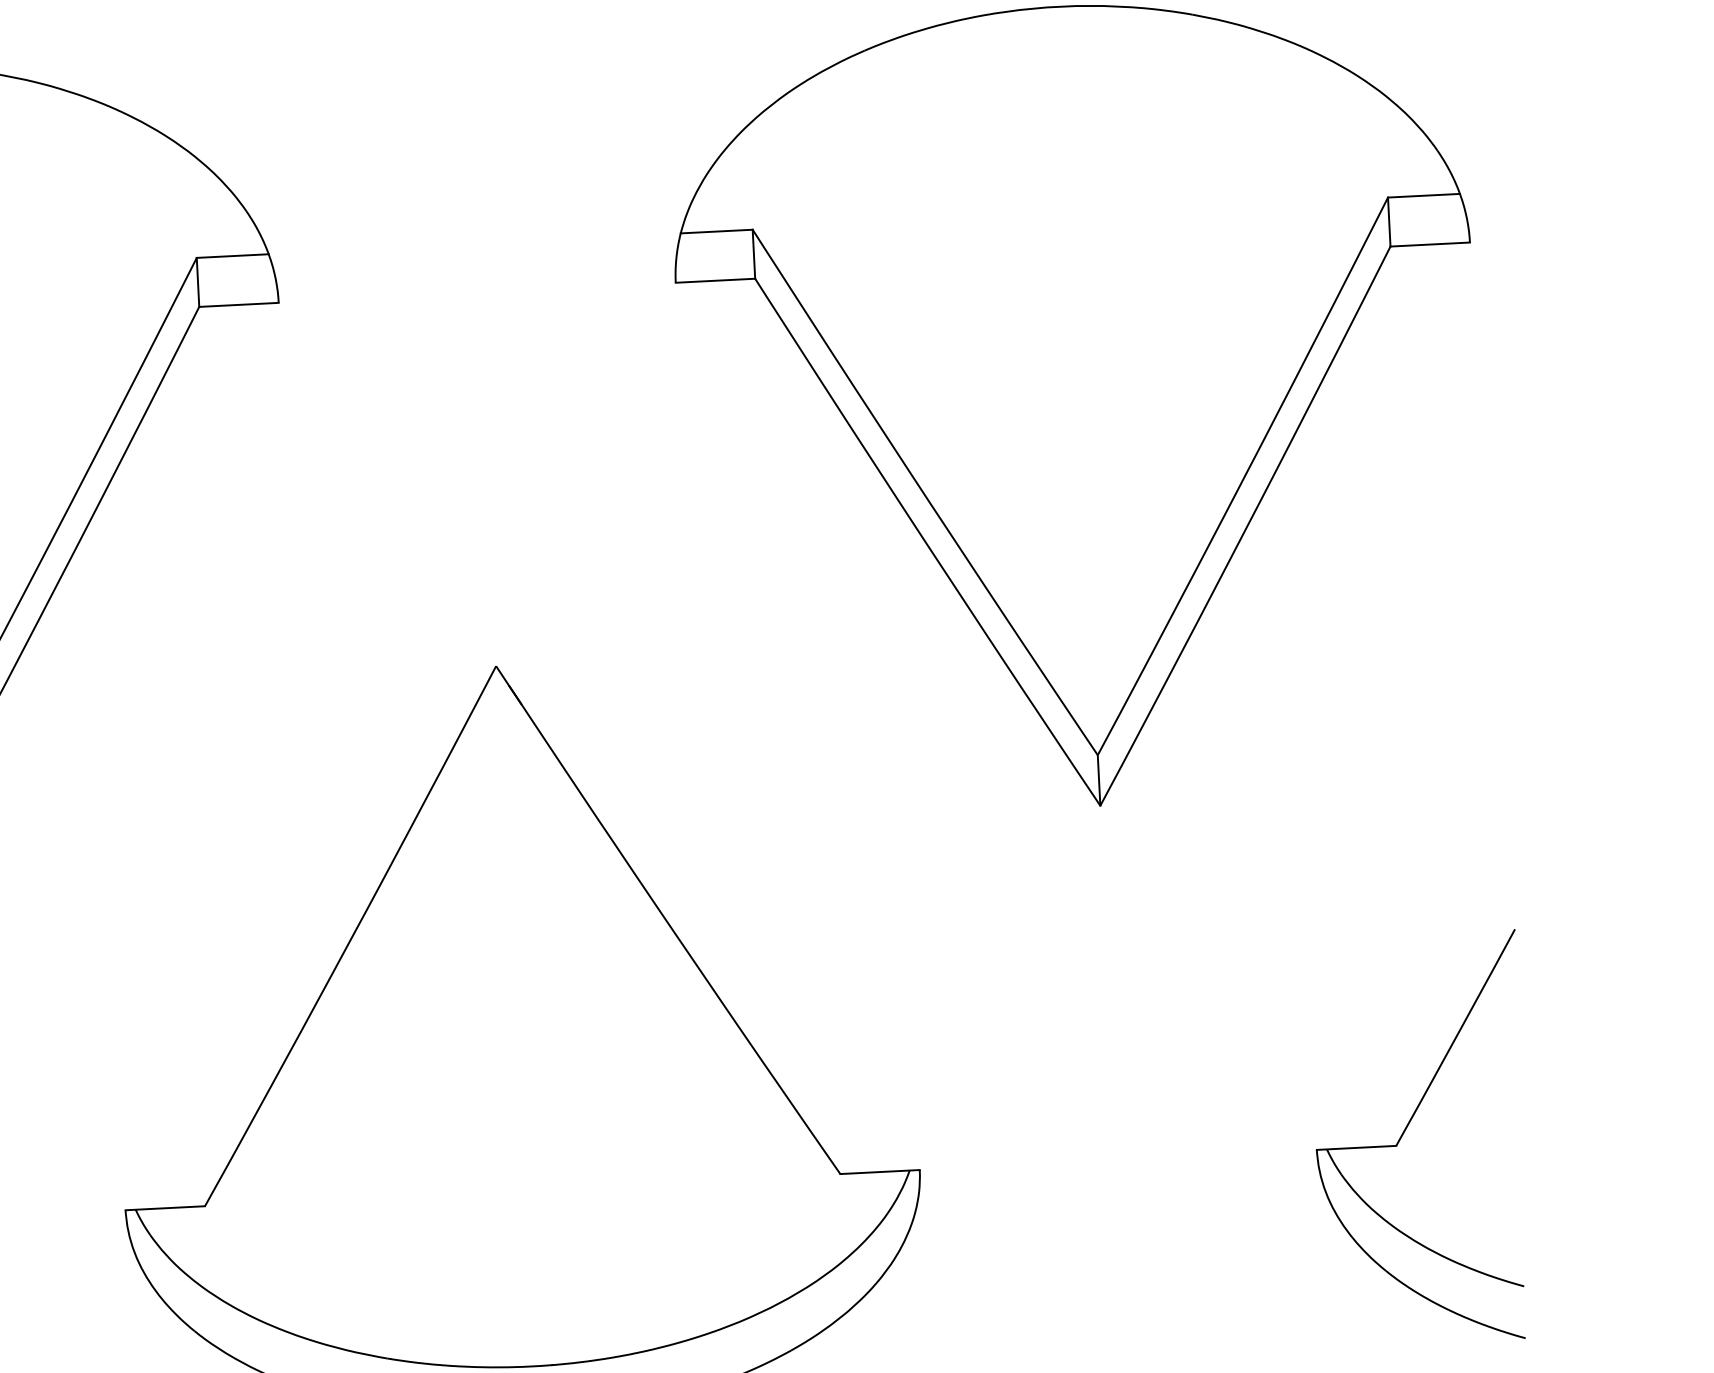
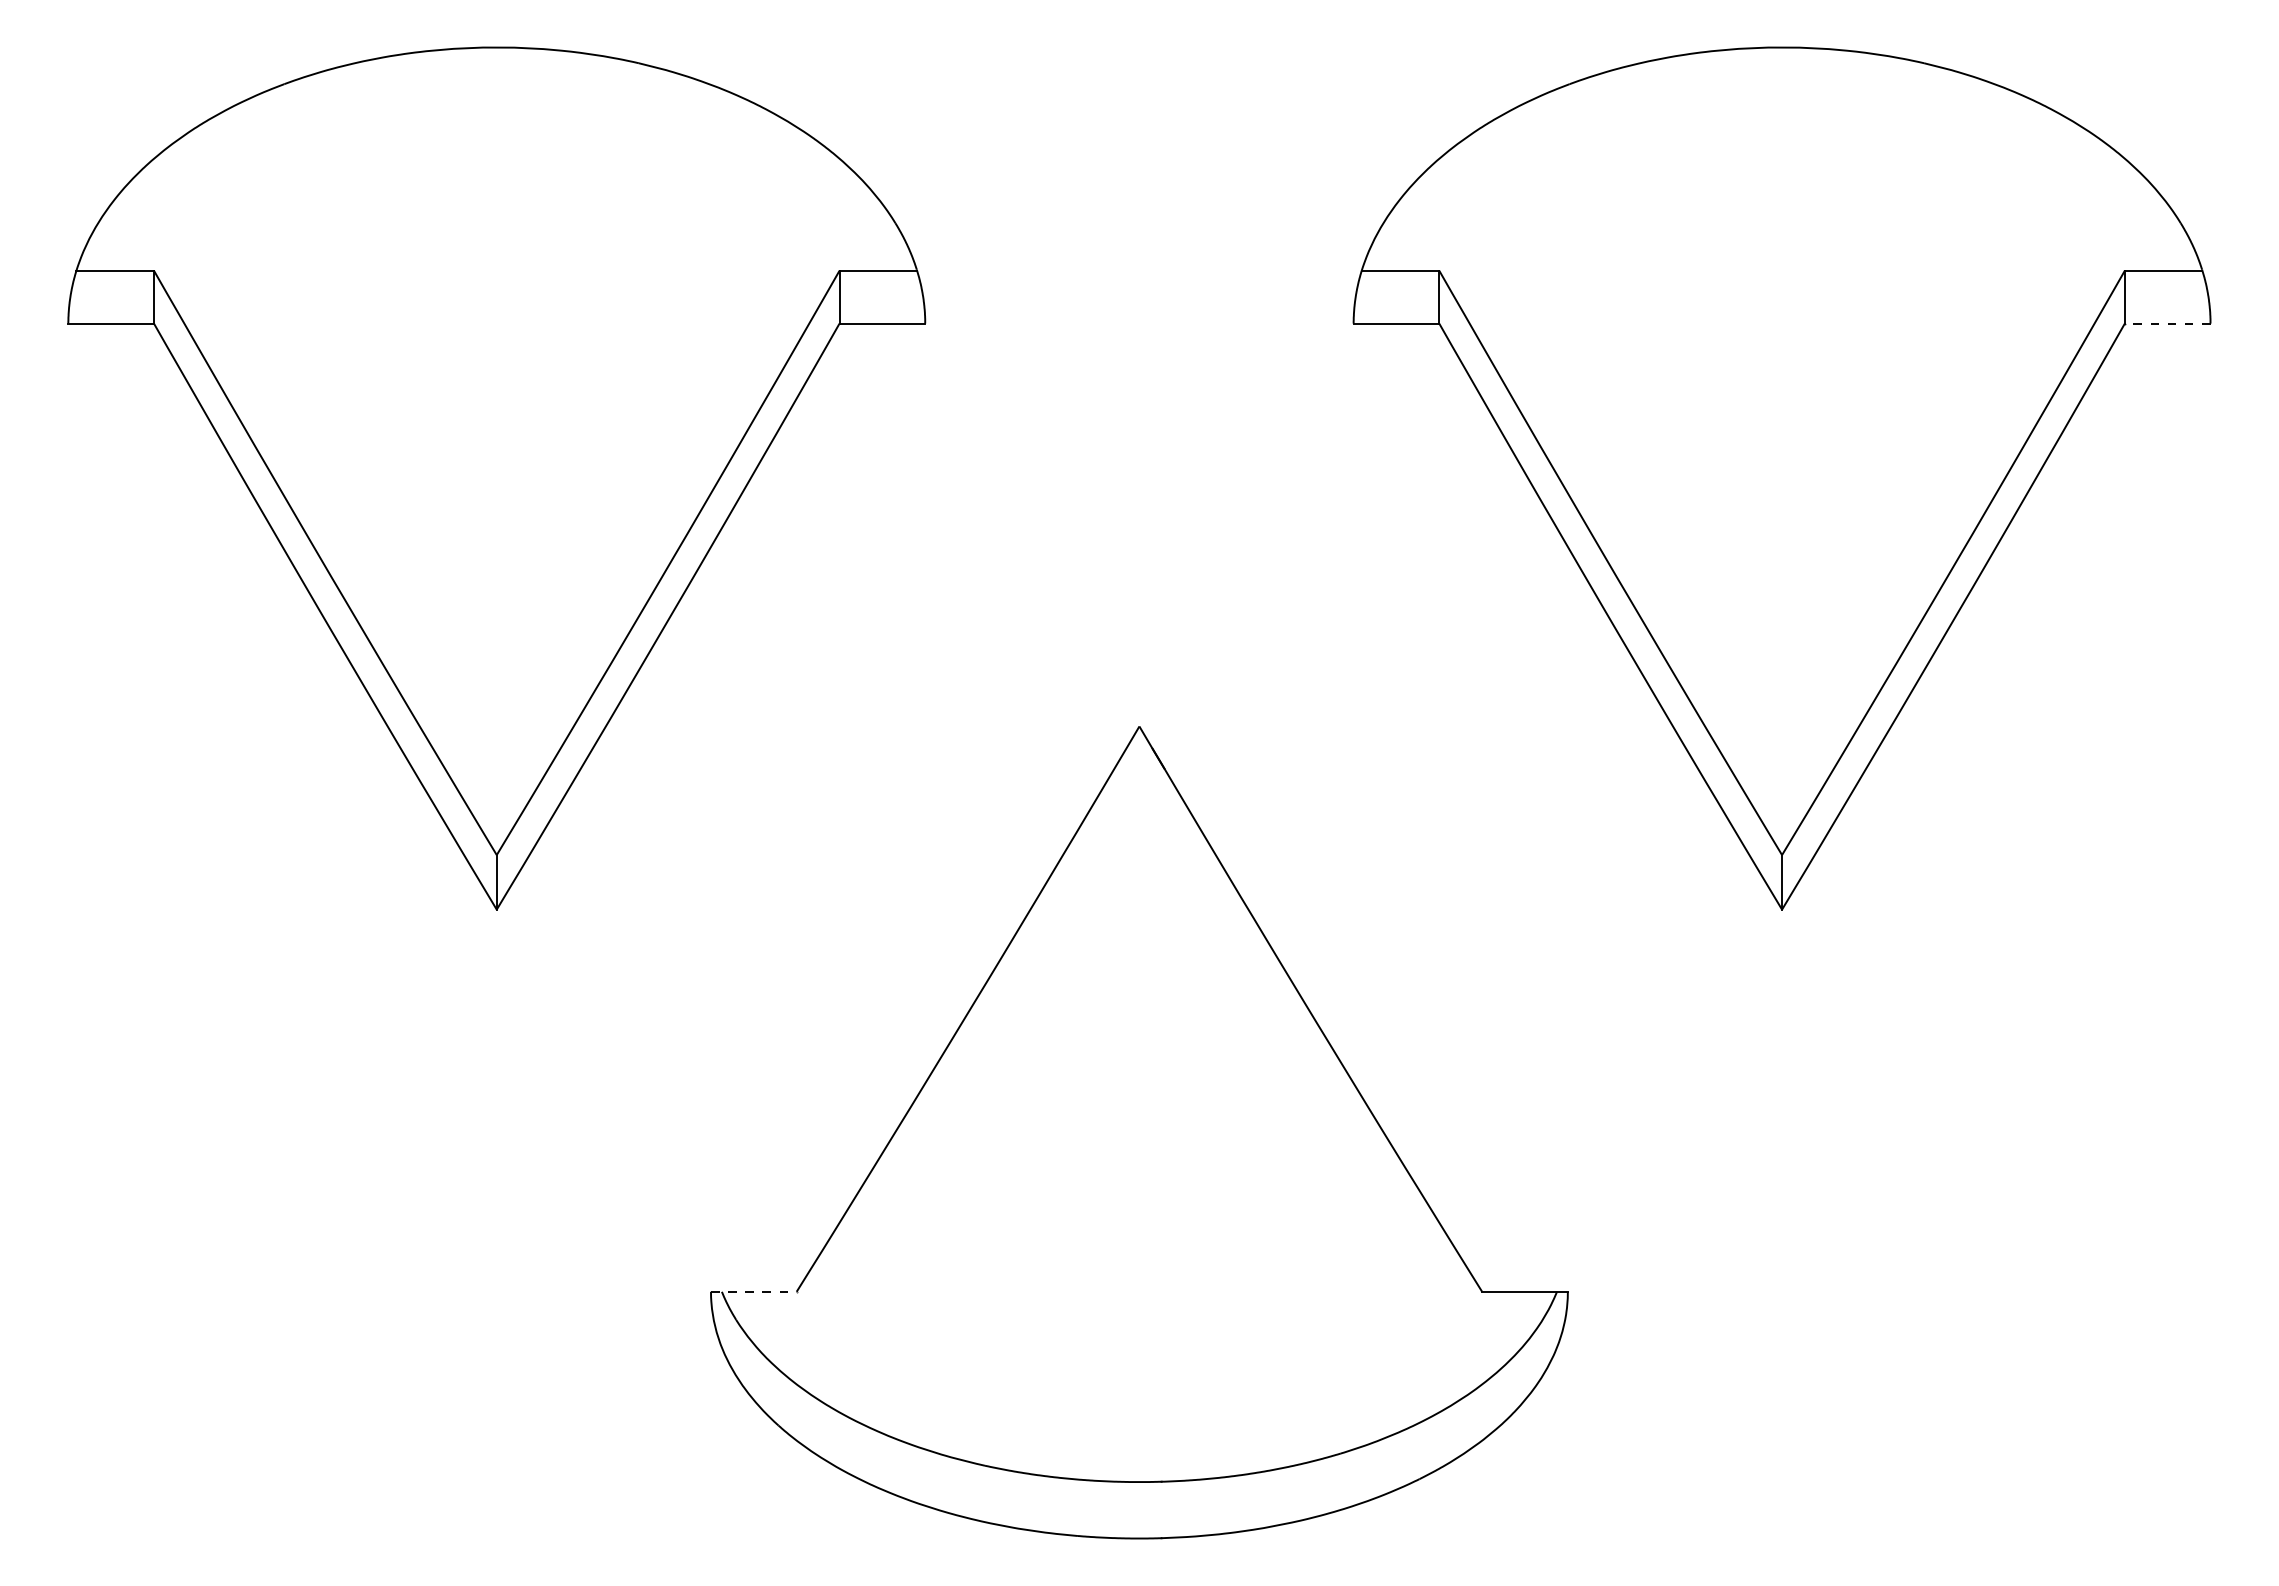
line: (1430, 244) -> (2167, 323), solid -> dashed
part: (1406, 1130) -> (2093, 1275), removed
line: (164, 1207) -> (753, 1291), solid -> dashed

